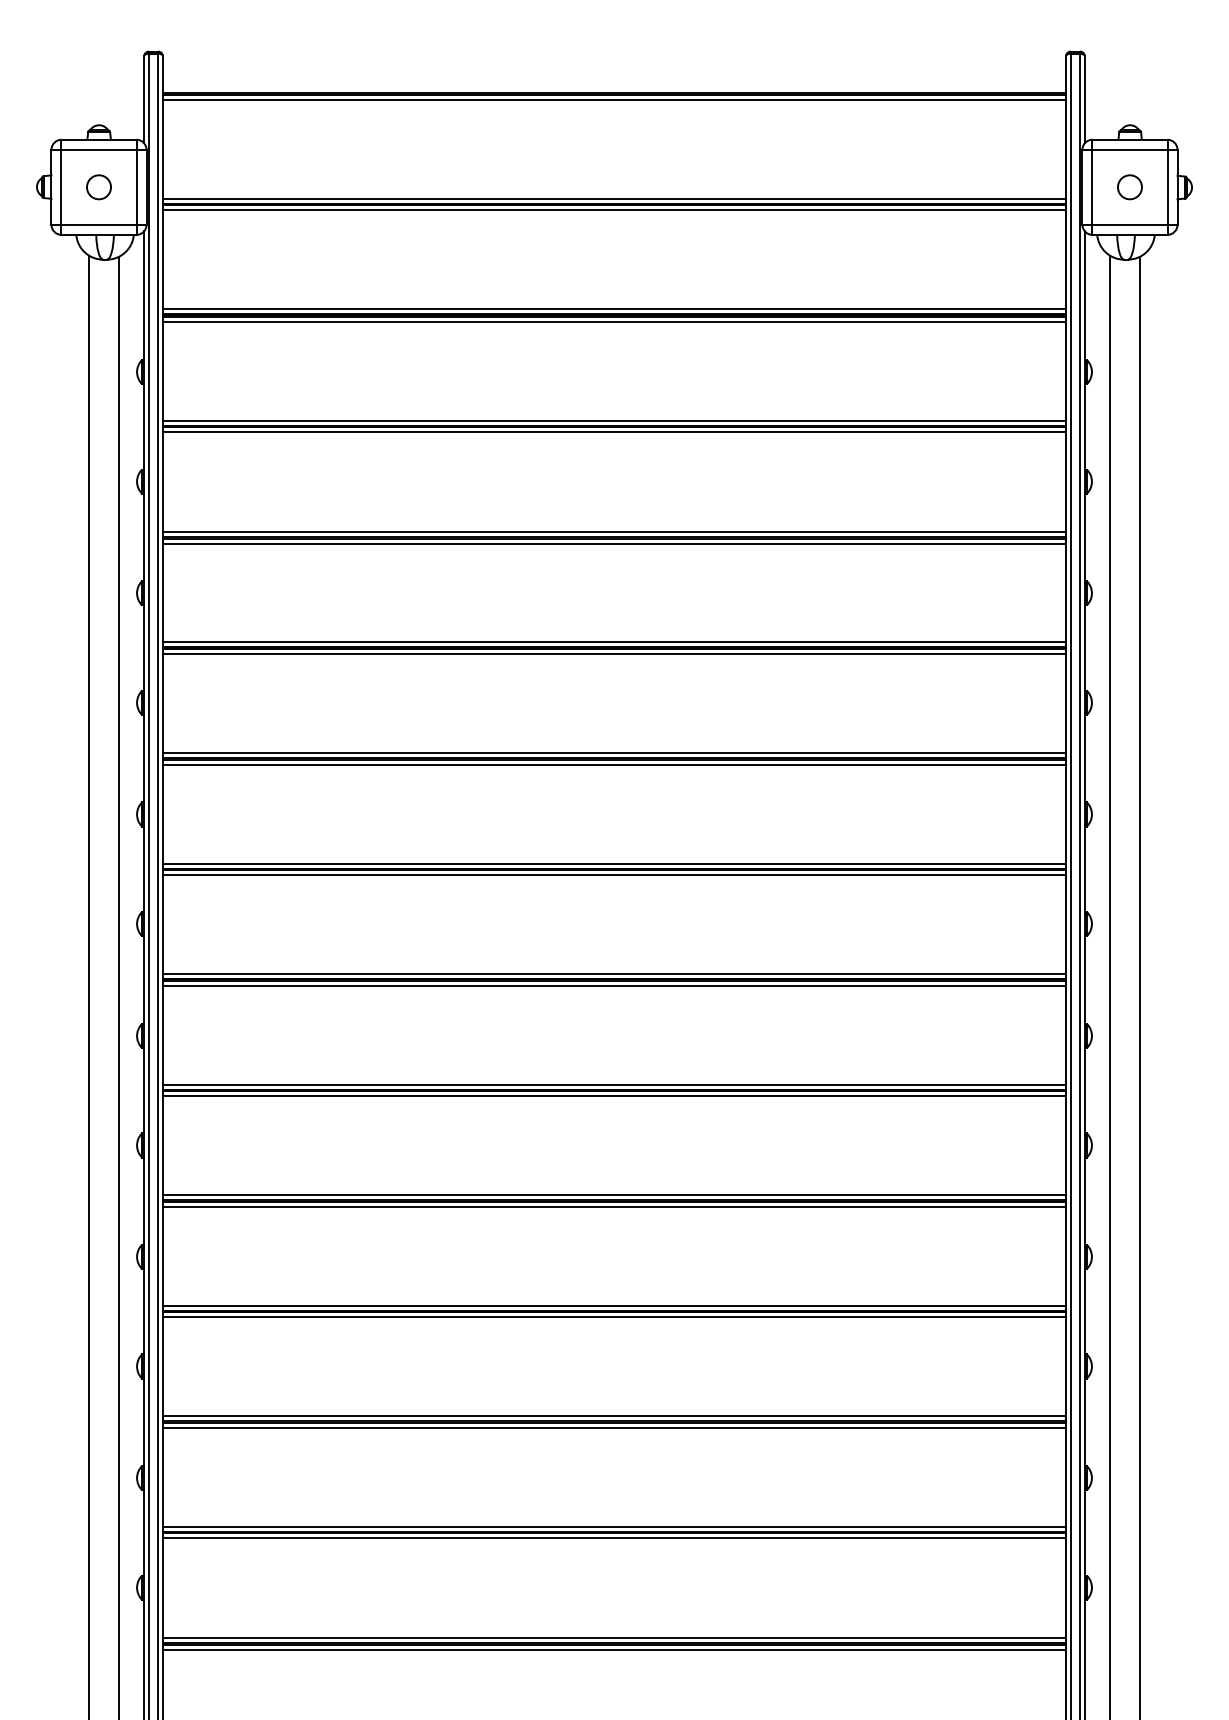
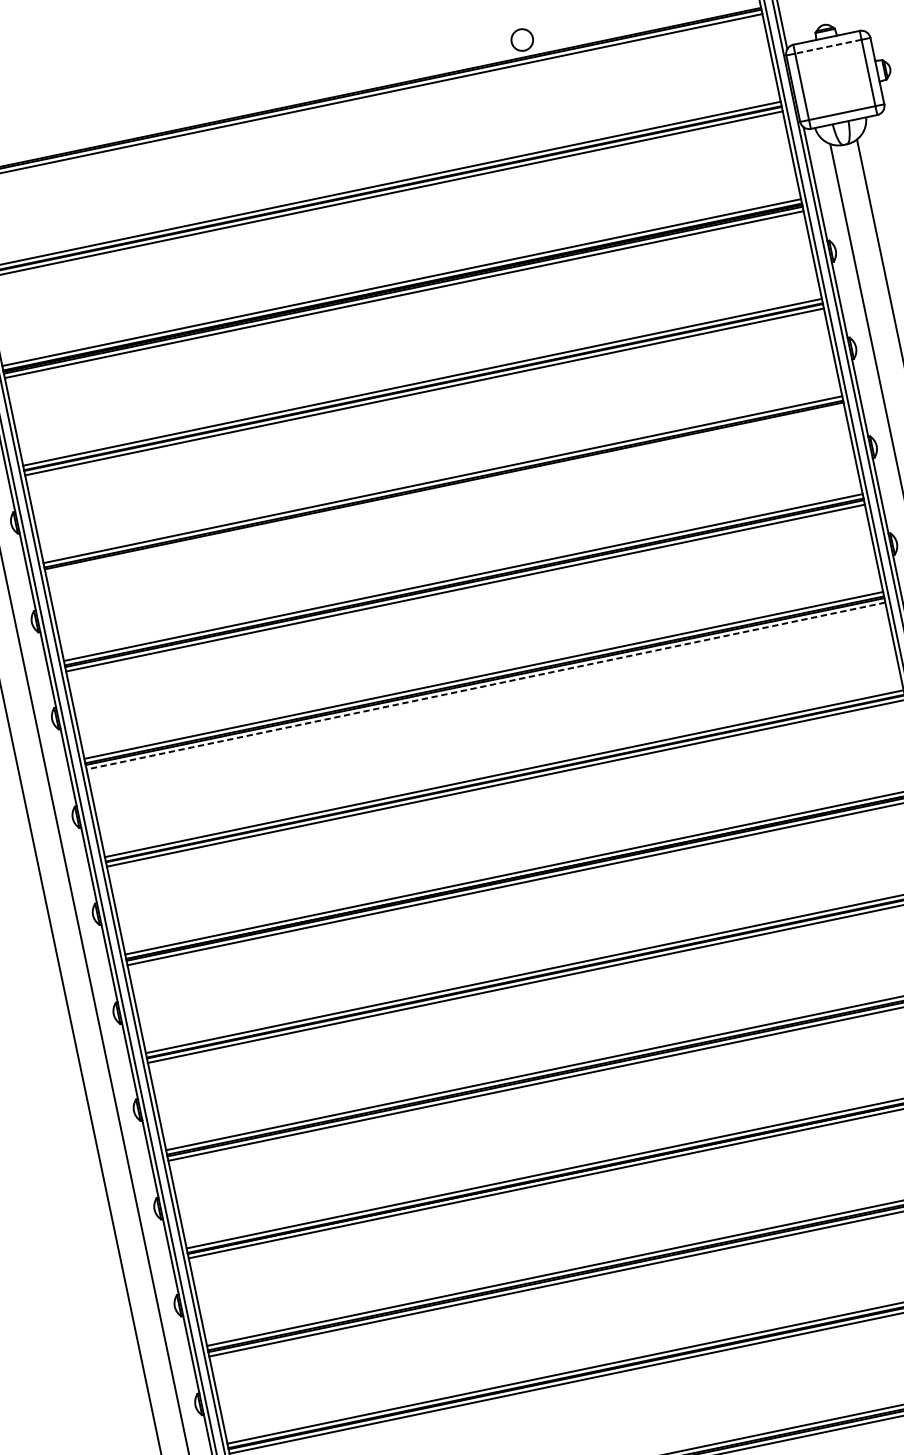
line: (1129, 149) -> (827, 46), solid -> dashed
circle: (1129, 187) -> (521, 40), moved
line: (614, 543) -> (445, 490), removed
line: (614, 764) -> (485, 685), solid -> dashed

